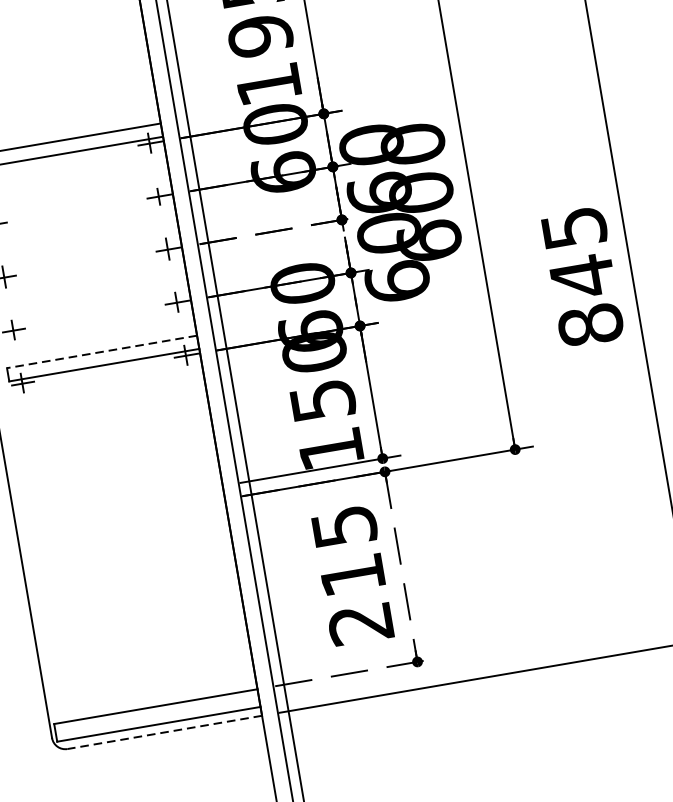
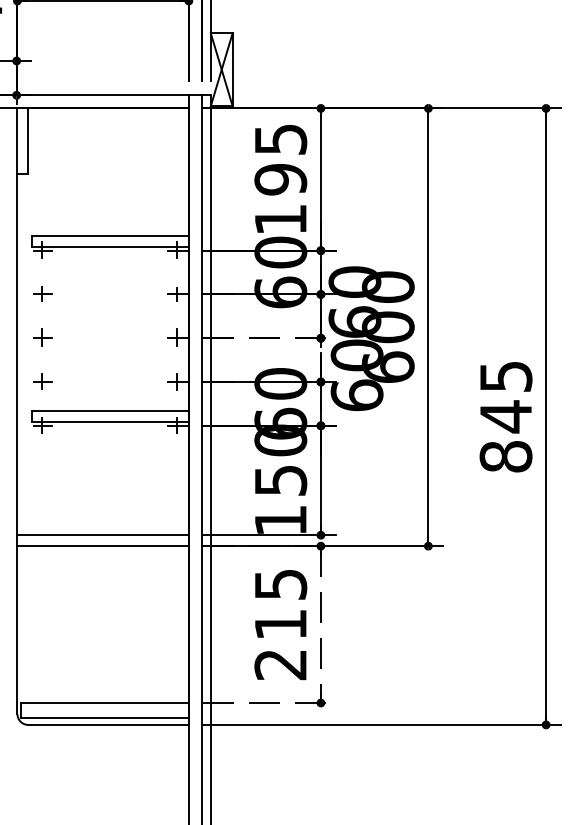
line: (100, 352) -> (109, 411), dashed -> solid
line: (118, 504) -> (102, 535), added
line: (120, 517) -> (102, 546), added
line: (164, 731) -> (108, 724), dashed -> solid

